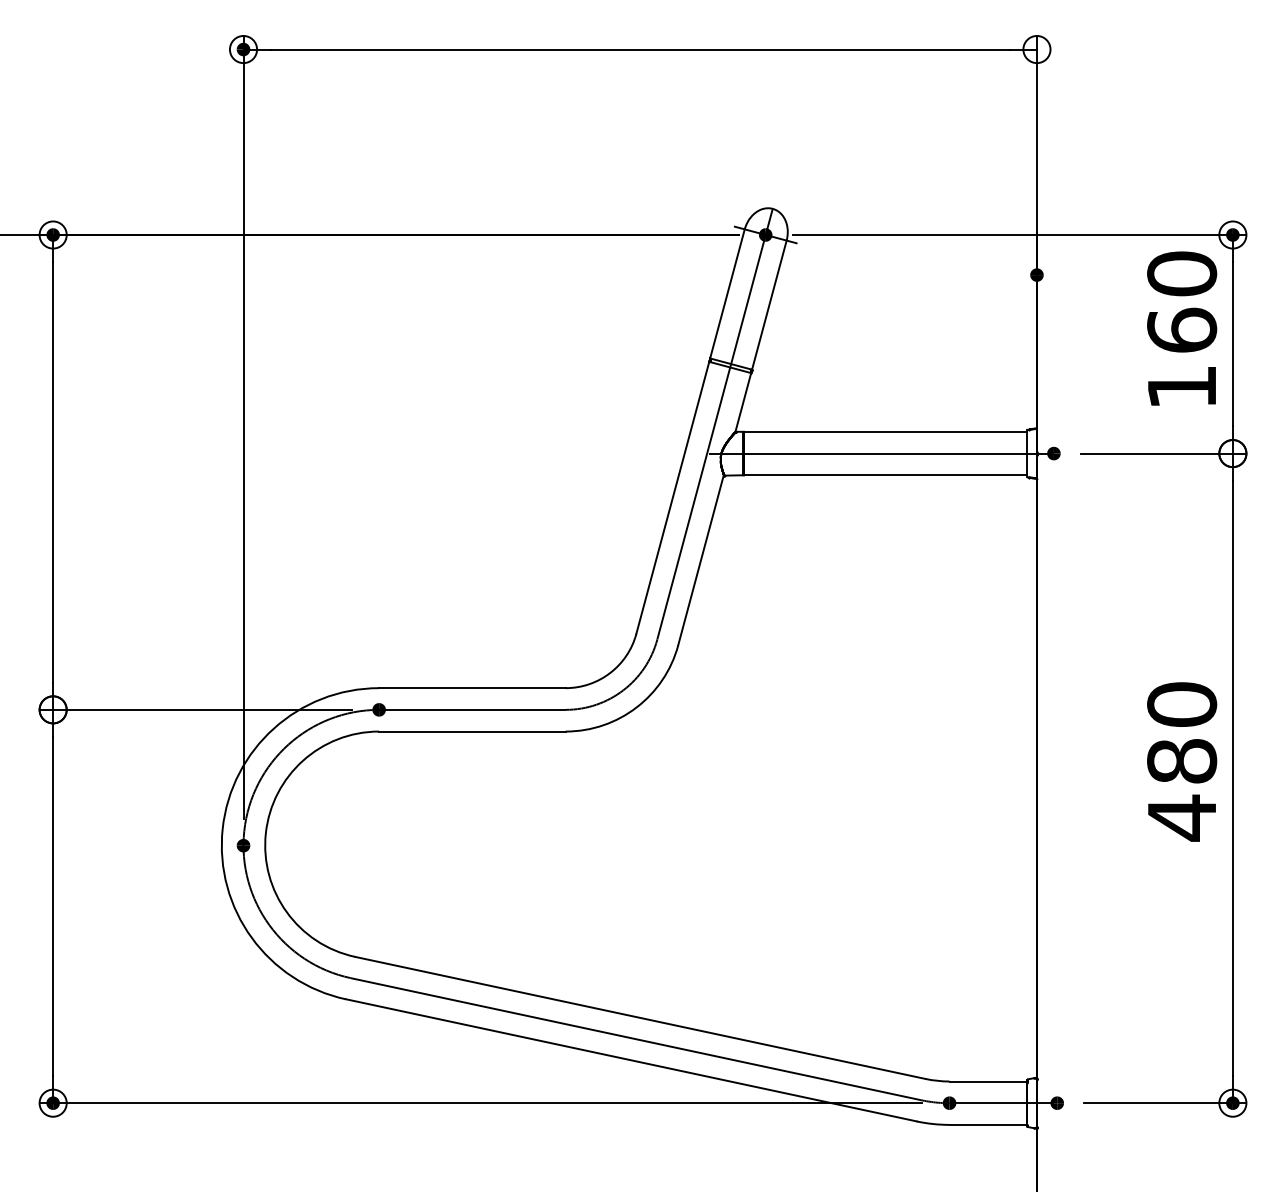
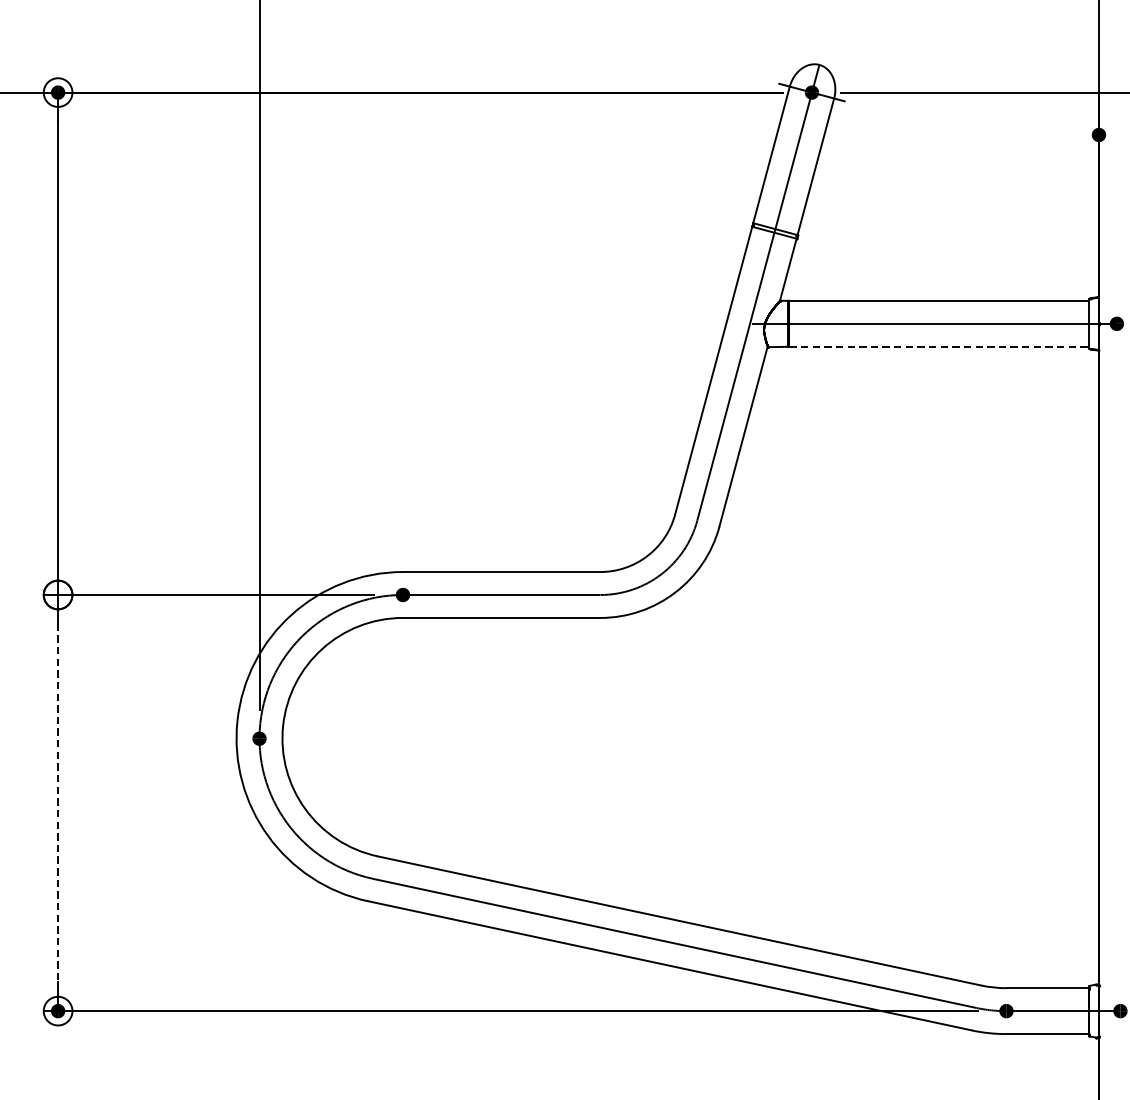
line: (885, 475) -> (938, 347), solid -> dashed
line: (53, 906) -> (58, 803), solid -> dashed

